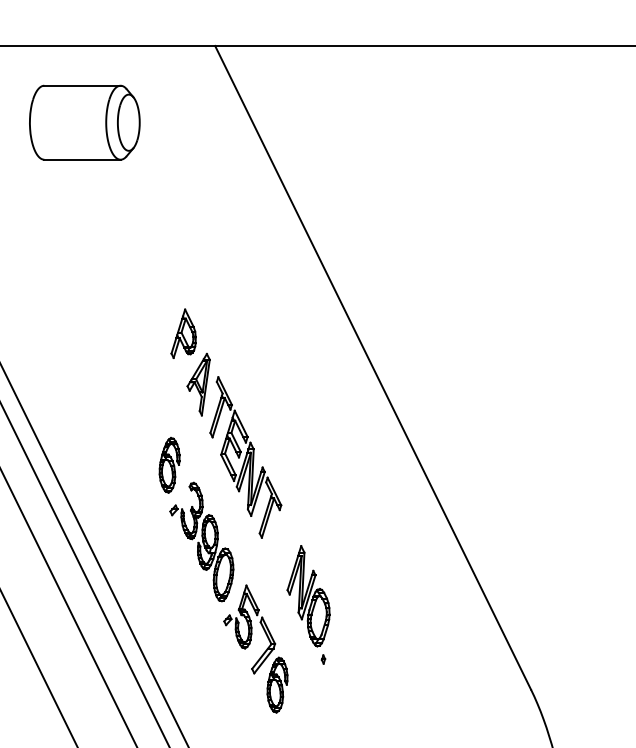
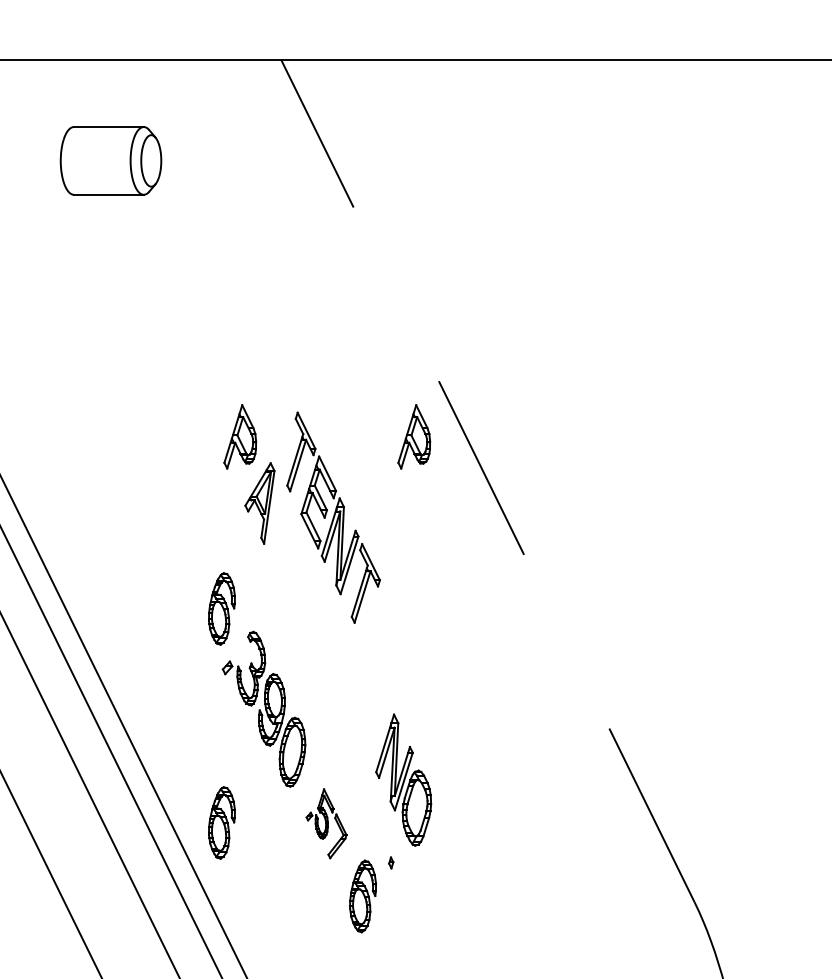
part: (84, 122) -> (110, 160), size x0.7
part: (316, 333) -> (414, 436), added
line: (373, 367) -> (488, 481), solid -> dashed
part: (245, 457) -> (333, 517), moved
part: (169, 628) -> (221, 822), added
part: (249, 629) -> (326, 823), size x0.6
part: (323, 659) -> (391, 862), moved

